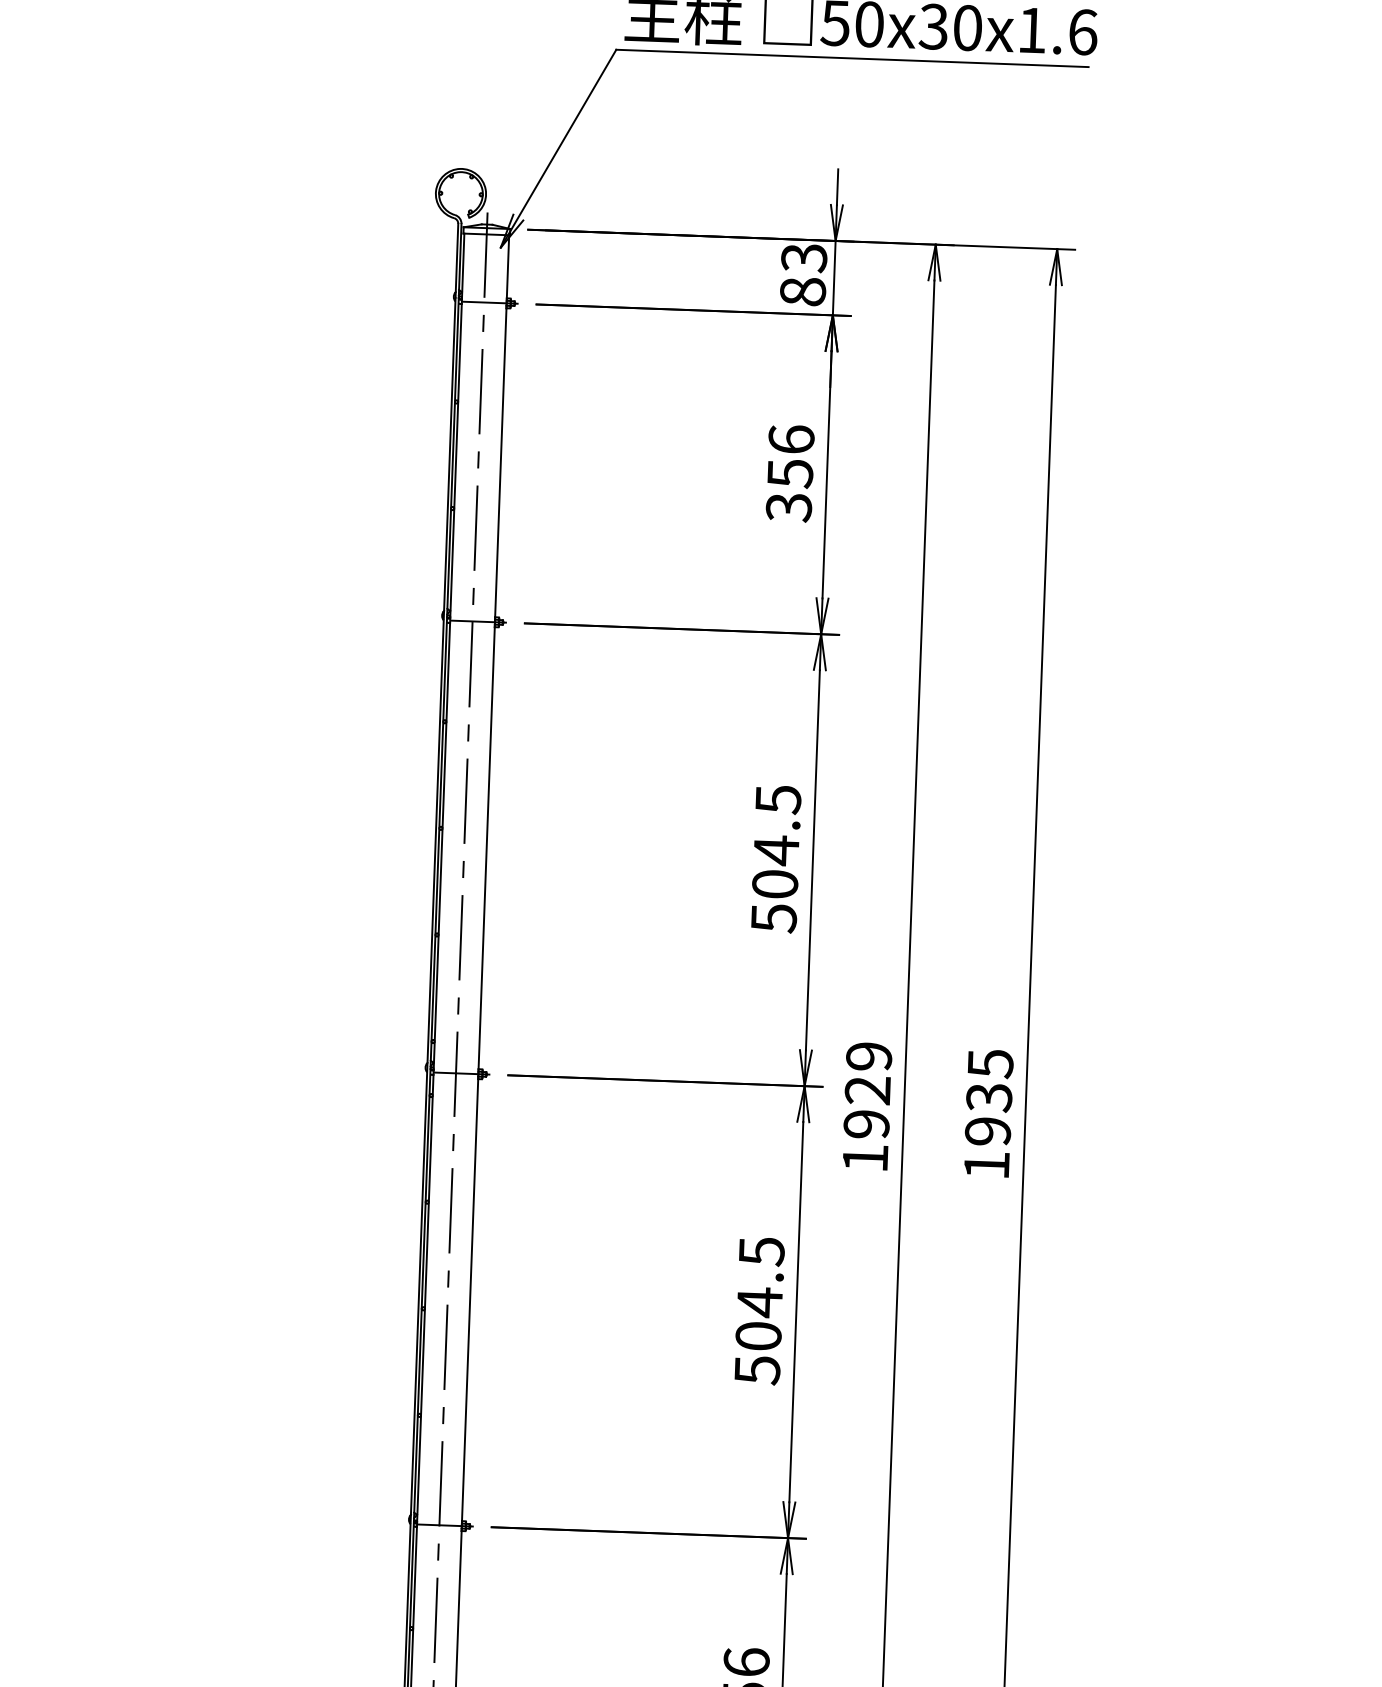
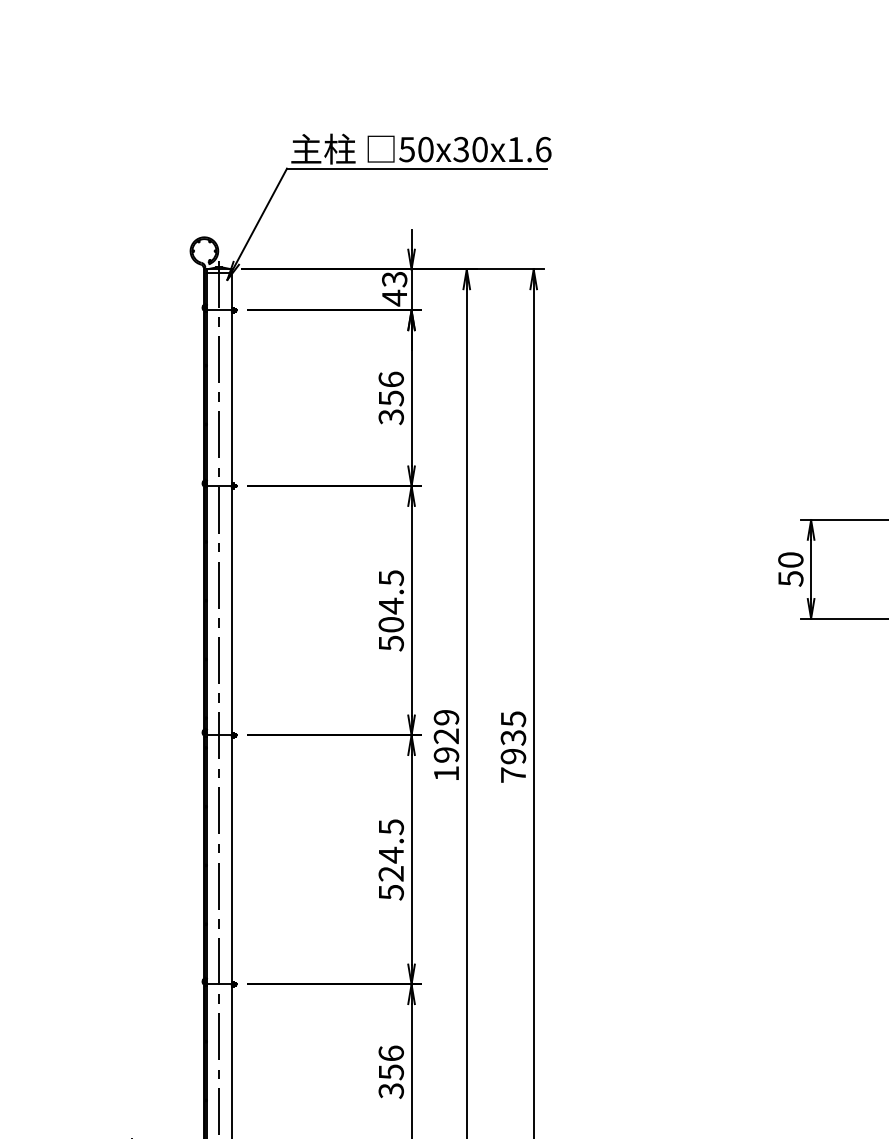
text: (802, 290) -> (394, 297), 83 -> 43
text: (986, 1164) -> (513, 774), 1935 -> 7935
text: (759, 1335) -> (391, 873), 504.5 -> 524.5

